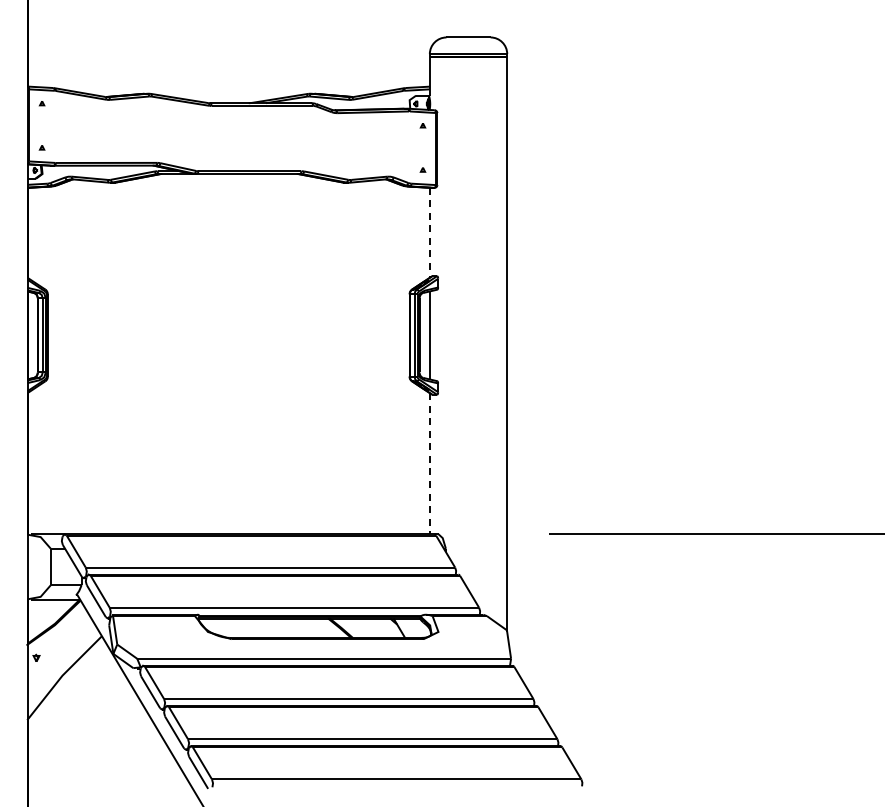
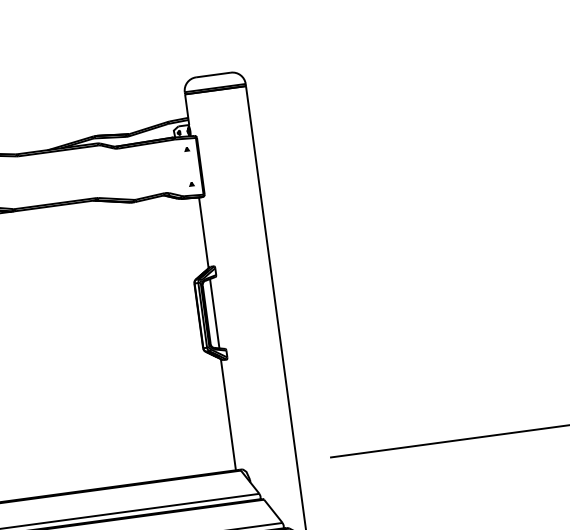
line: (429, 232) -> (203, 232), dashed -> solid
line: (429, 463) -> (228, 414), dashed -> solid

